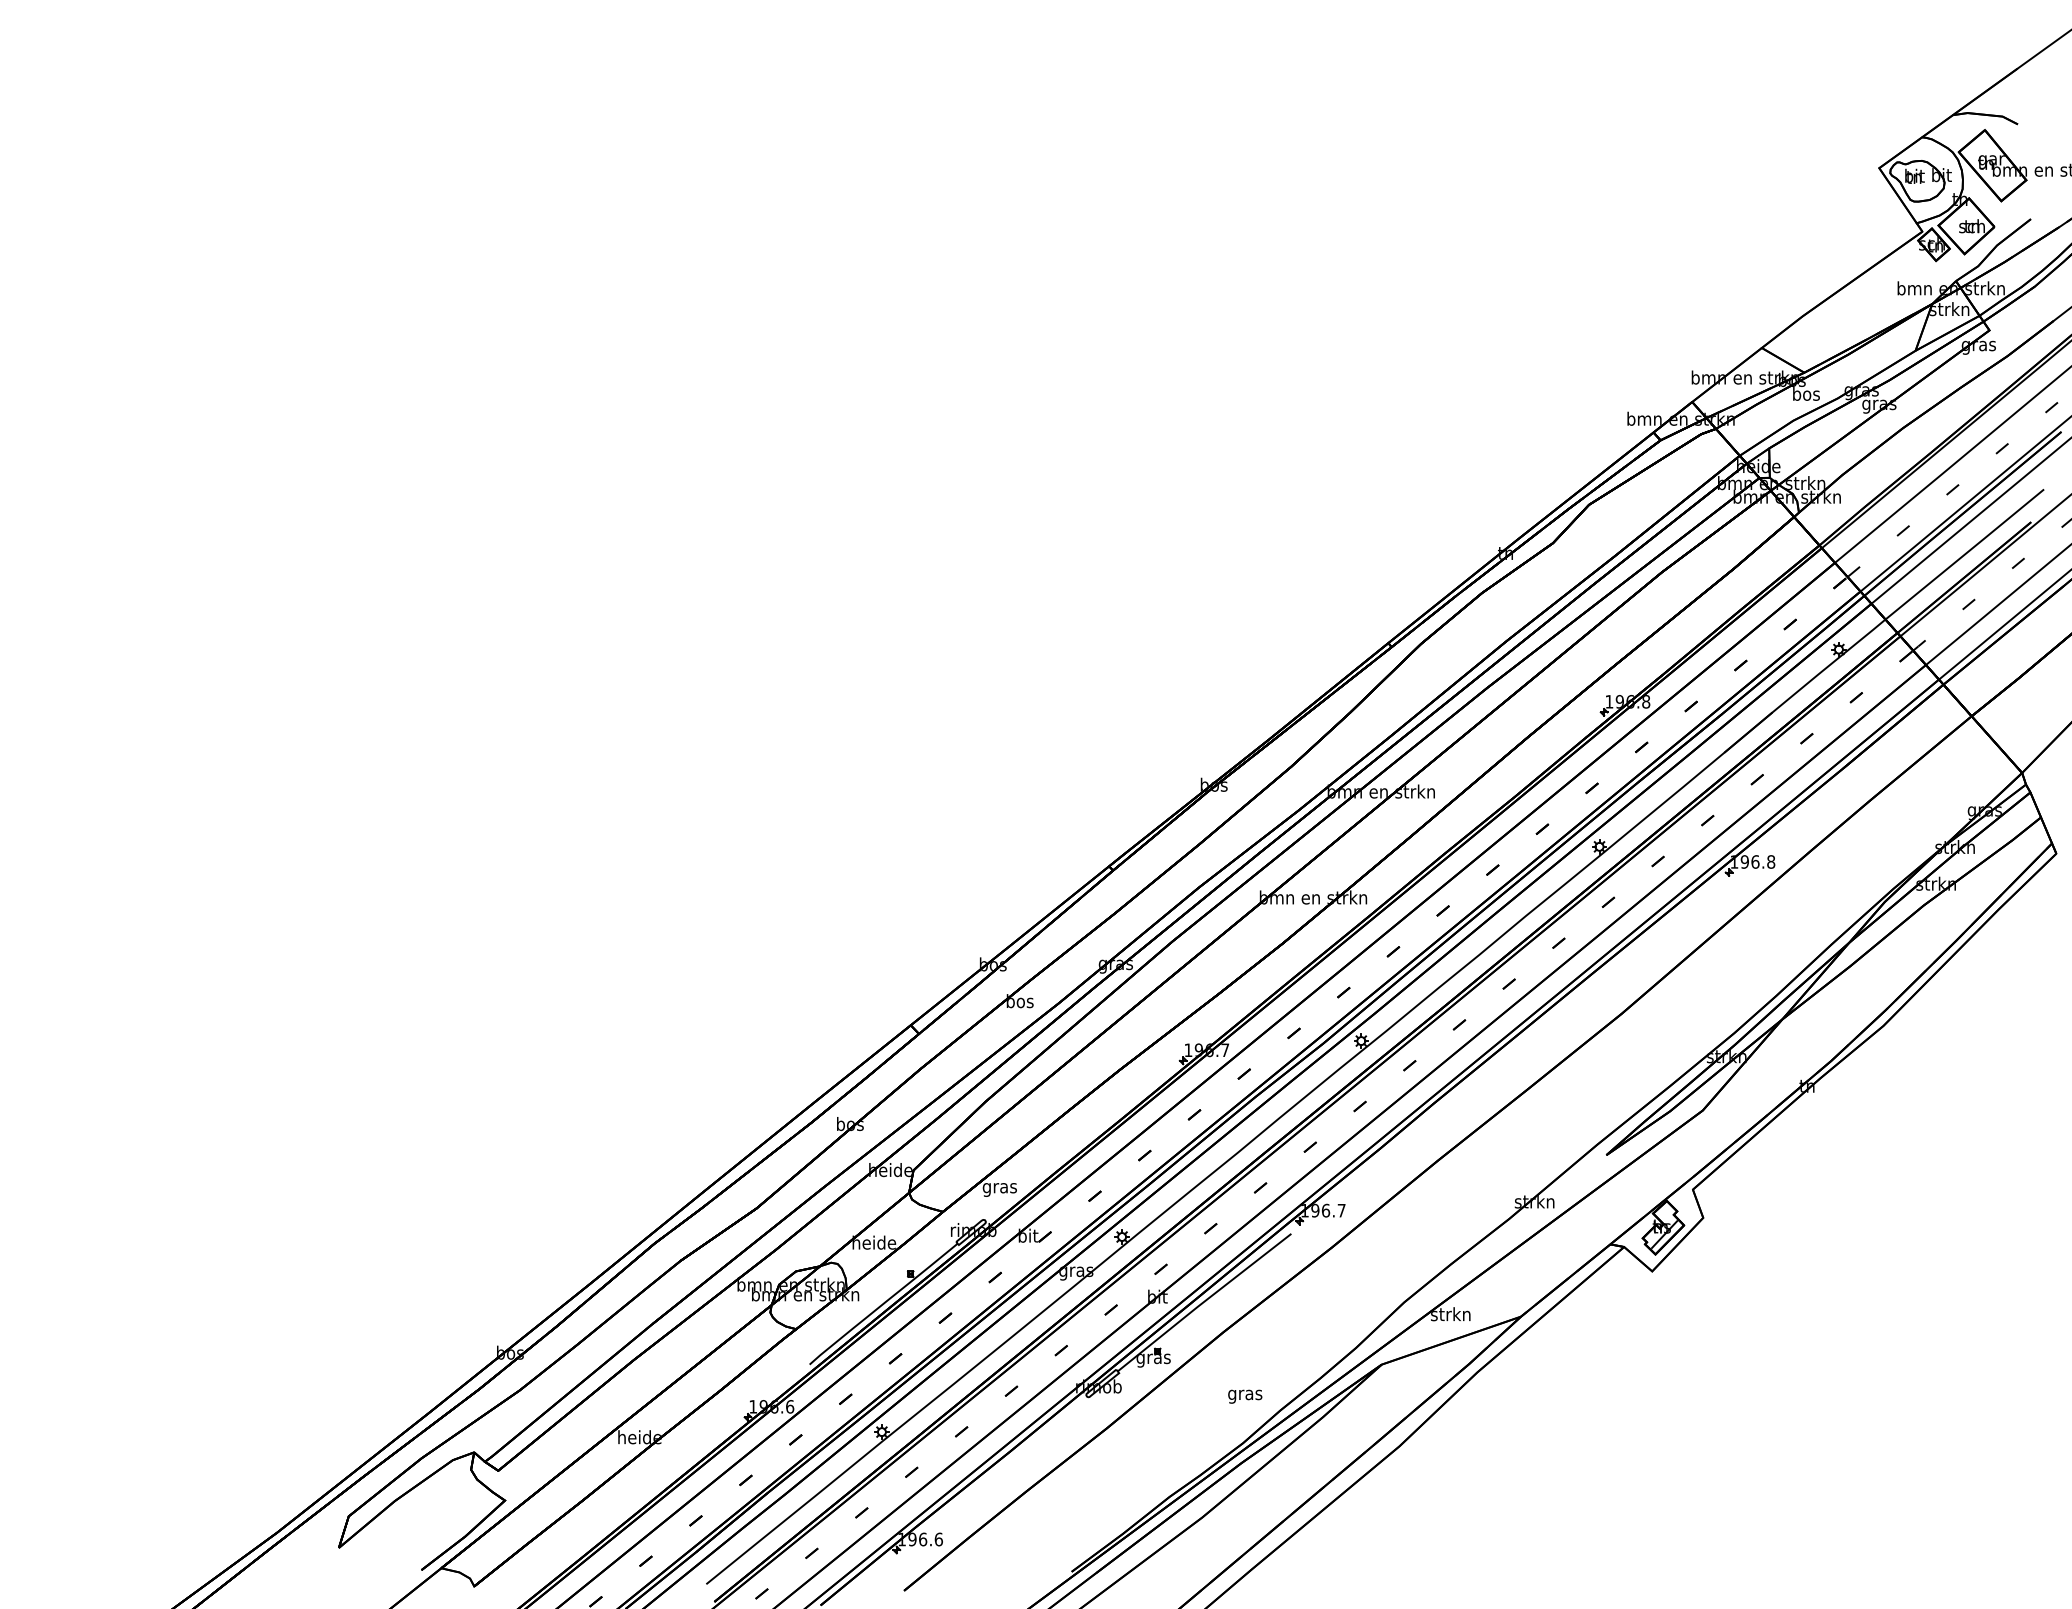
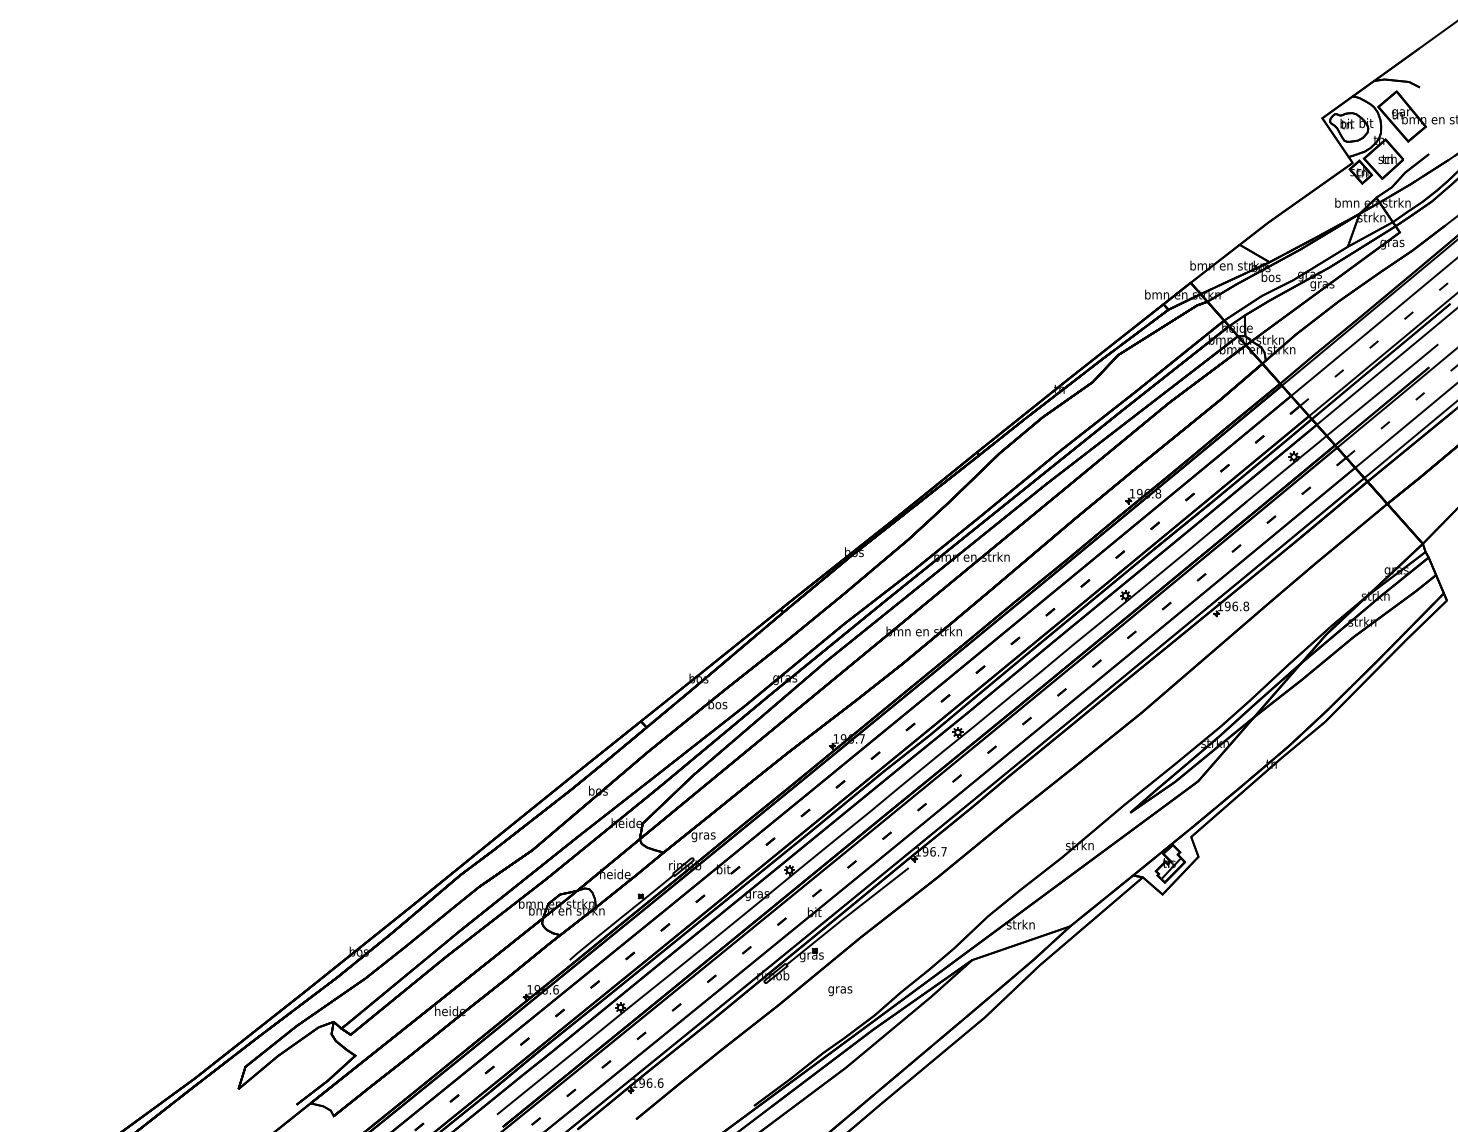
text: (1245, 1396) -> (840, 990), moved

